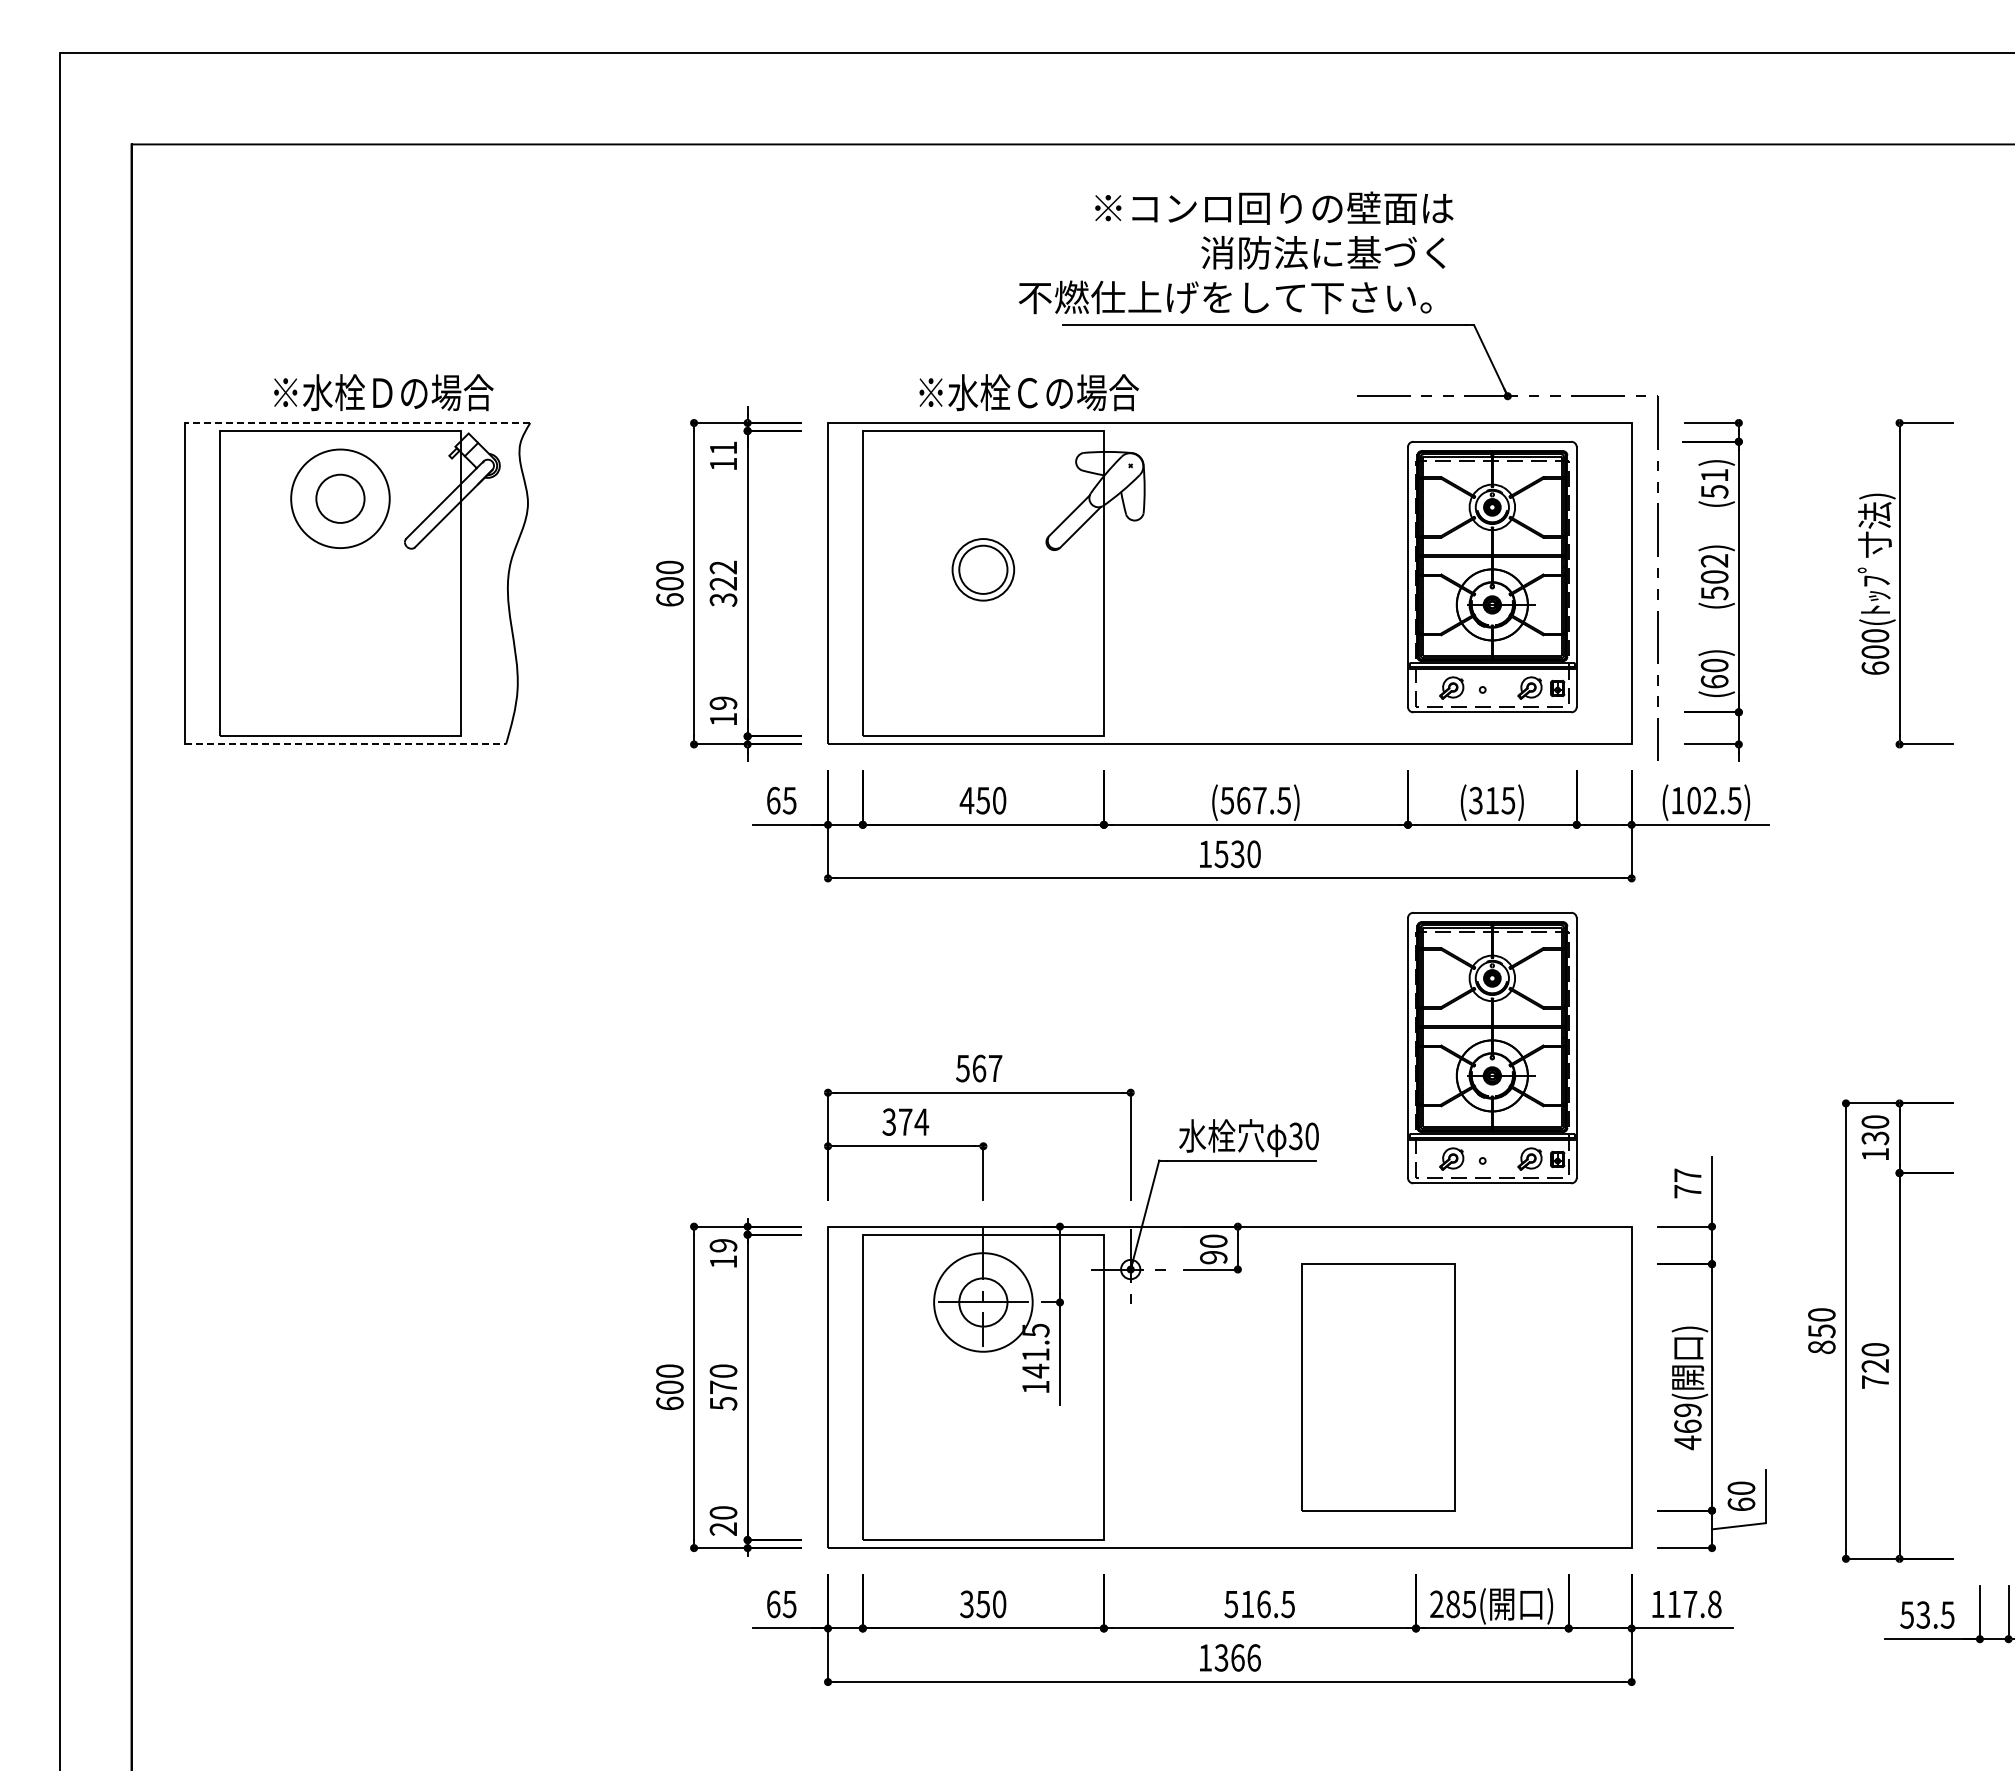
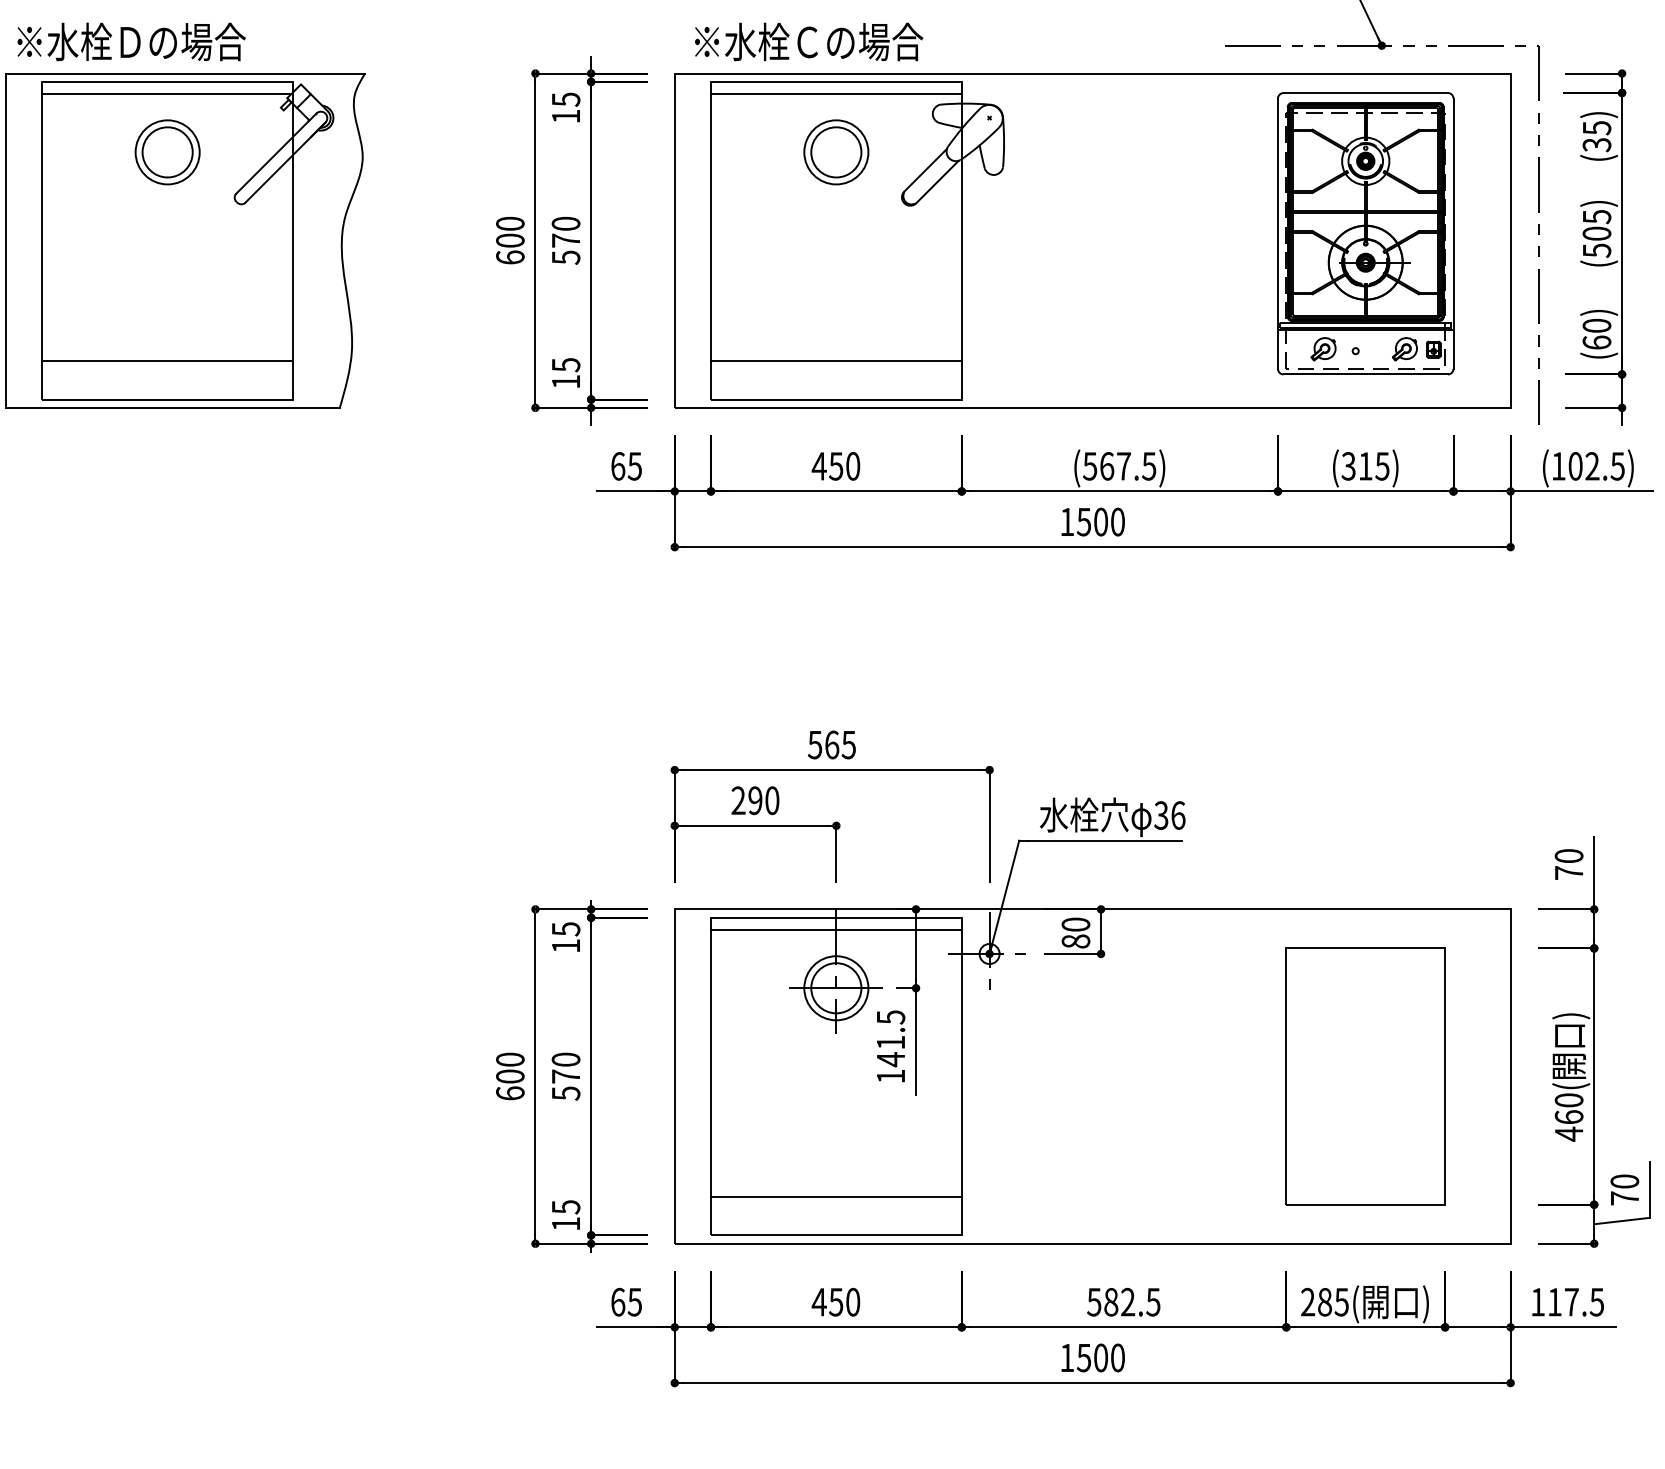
text: (383, 392) -> (131, 41), moved
text: (1028, 392) -> (808, 41), moved
line: (357, 423) -> (185, 74), dashed -> solid
line: (340, 442) -> (167, 93), added
line: (982, 442) -> (835, 93), added
text: (723, 448) -> (566, 100), 11 -> 15
text: (1714, 483) -> (1596, 136), (51) -> (35)
circle: (340, 498) -> (167, 152), size x0.62
text: (1714, 560) -> (1596, 216), (502) -> (505)
part: (983, 569) -> (836, 152), moved
text: (723, 583) -> (566, 240), 322 -> 570
line: (340, 699) -> (167, 361), added
line: (982, 699) -> (835, 361), added
text: (723, 703) -> (566, 365), 19 -> 15
line: (346, 744) -> (173, 407), dashed -> solid
text: (1237, 854) -> (1100, 522), 1530 -> 1500
part: (1492, 1047) -> (1365, 723), removed
text: (995, 1068) -> (848, 744), 567 -> 565
text: (905, 1121) -> (755, 800), 374 -> 290
text: (1312, 1136) -> (1178, 815), 30 -> 36
text: (1687, 1175) -> (1568, 856), 77 -> 70
text: (723, 1245) -> (566, 928), 19 -> 15
line: (982, 1246) -> (835, 930), added
text: (1213, 1257) -> (1075, 941), 90 -> 80
circle: (983, 1302) -> (836, 988), size x0.62
part: (1378, 1387) -> (1365, 1076), moved
text: (1687, 1409) -> (1568, 1099), 469( -> 460(
line: (982, 1502) -> (835, 1196), added
text: (1741, 1504) -> (1624, 1198), 60 -> 70
text: (723, 1520) -> (566, 1215), 20 -> 15
text: (1714, 1603) -> (1596, 1301), 117.8 -> 117.5
text: (966, 1604) -> (818, 1302), 350 -> 450
text: (1255, 1604) -> (1119, 1302), 516.5 -> 582.5
text: (1237, 1657) -> (1100, 1357), 1366 -> 1500

